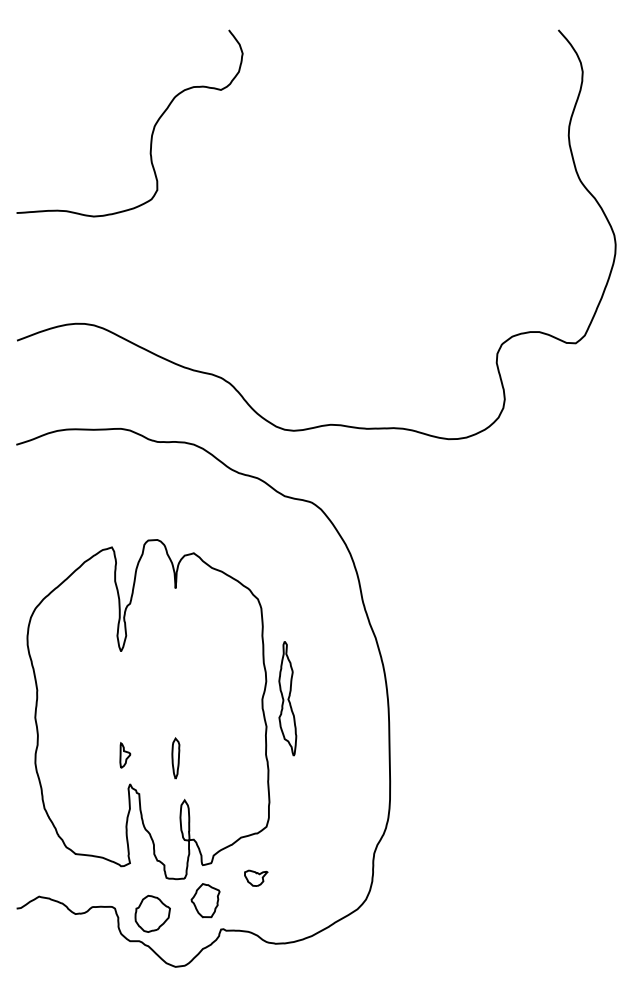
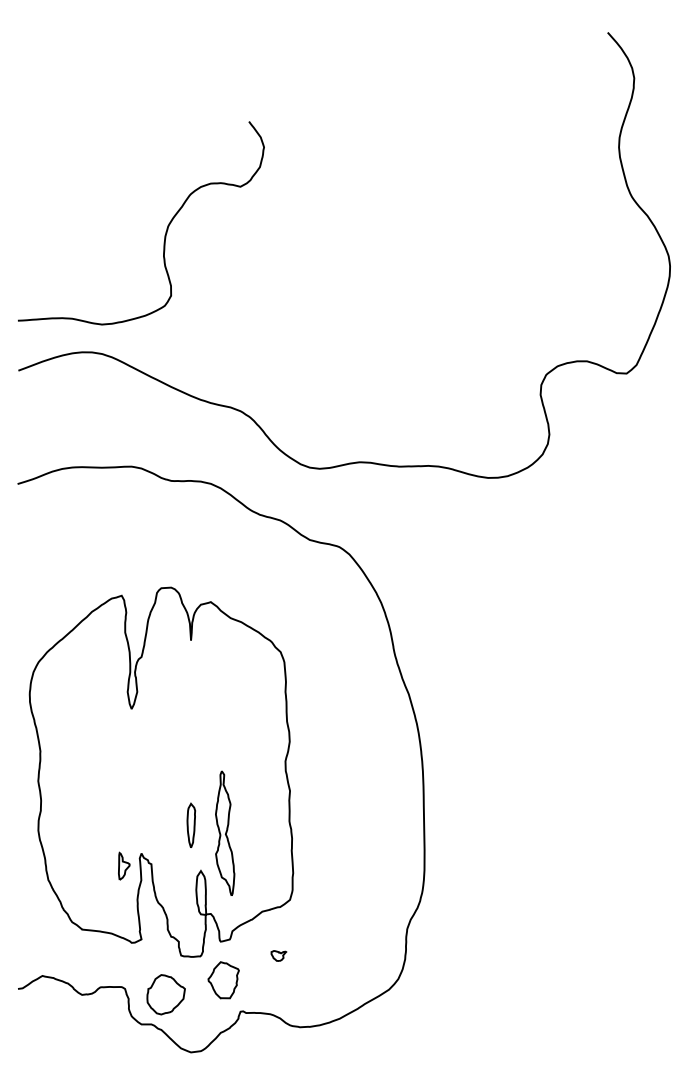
curve: (152, 131) -> (165, 231), moved
part: (288, 697) -> (225, 832), moved
part: (125, 754) -> (124, 865), moved
part: (255, 877) -> (278, 955), size x0.6

